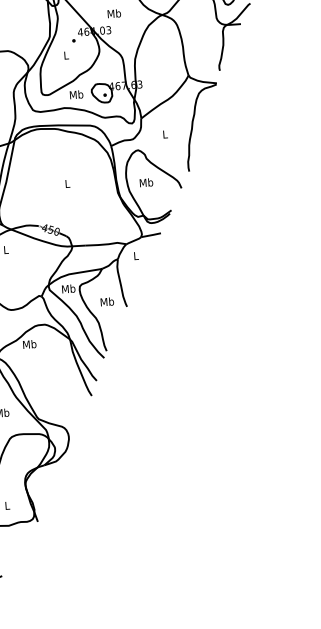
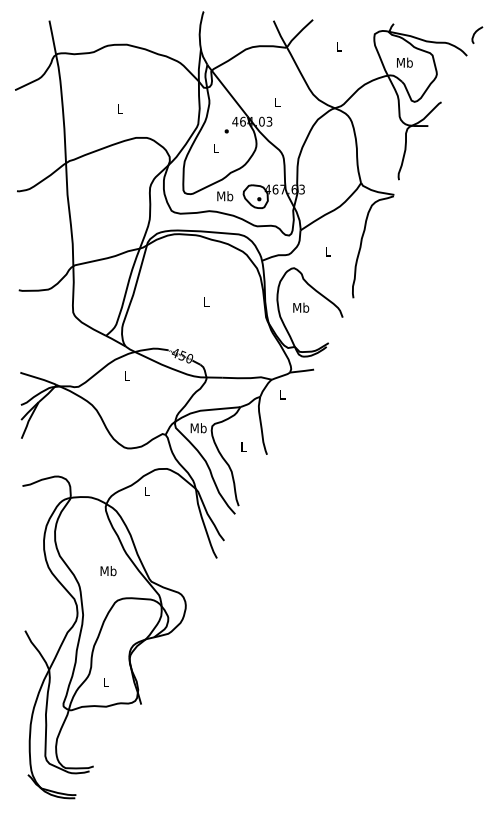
text: (114, 13) -> (277, 102), Mb -> L
text: (107, 302) -> (243, 447), Mb -> L
text: (30, 344) -> (147, 491), Mb -> L

